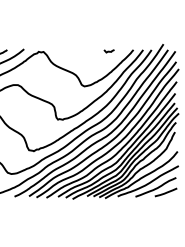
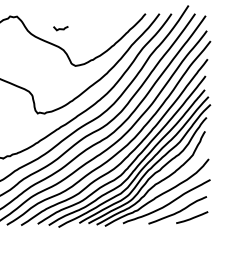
curve: (108, 51) -> (59, 28), moved

